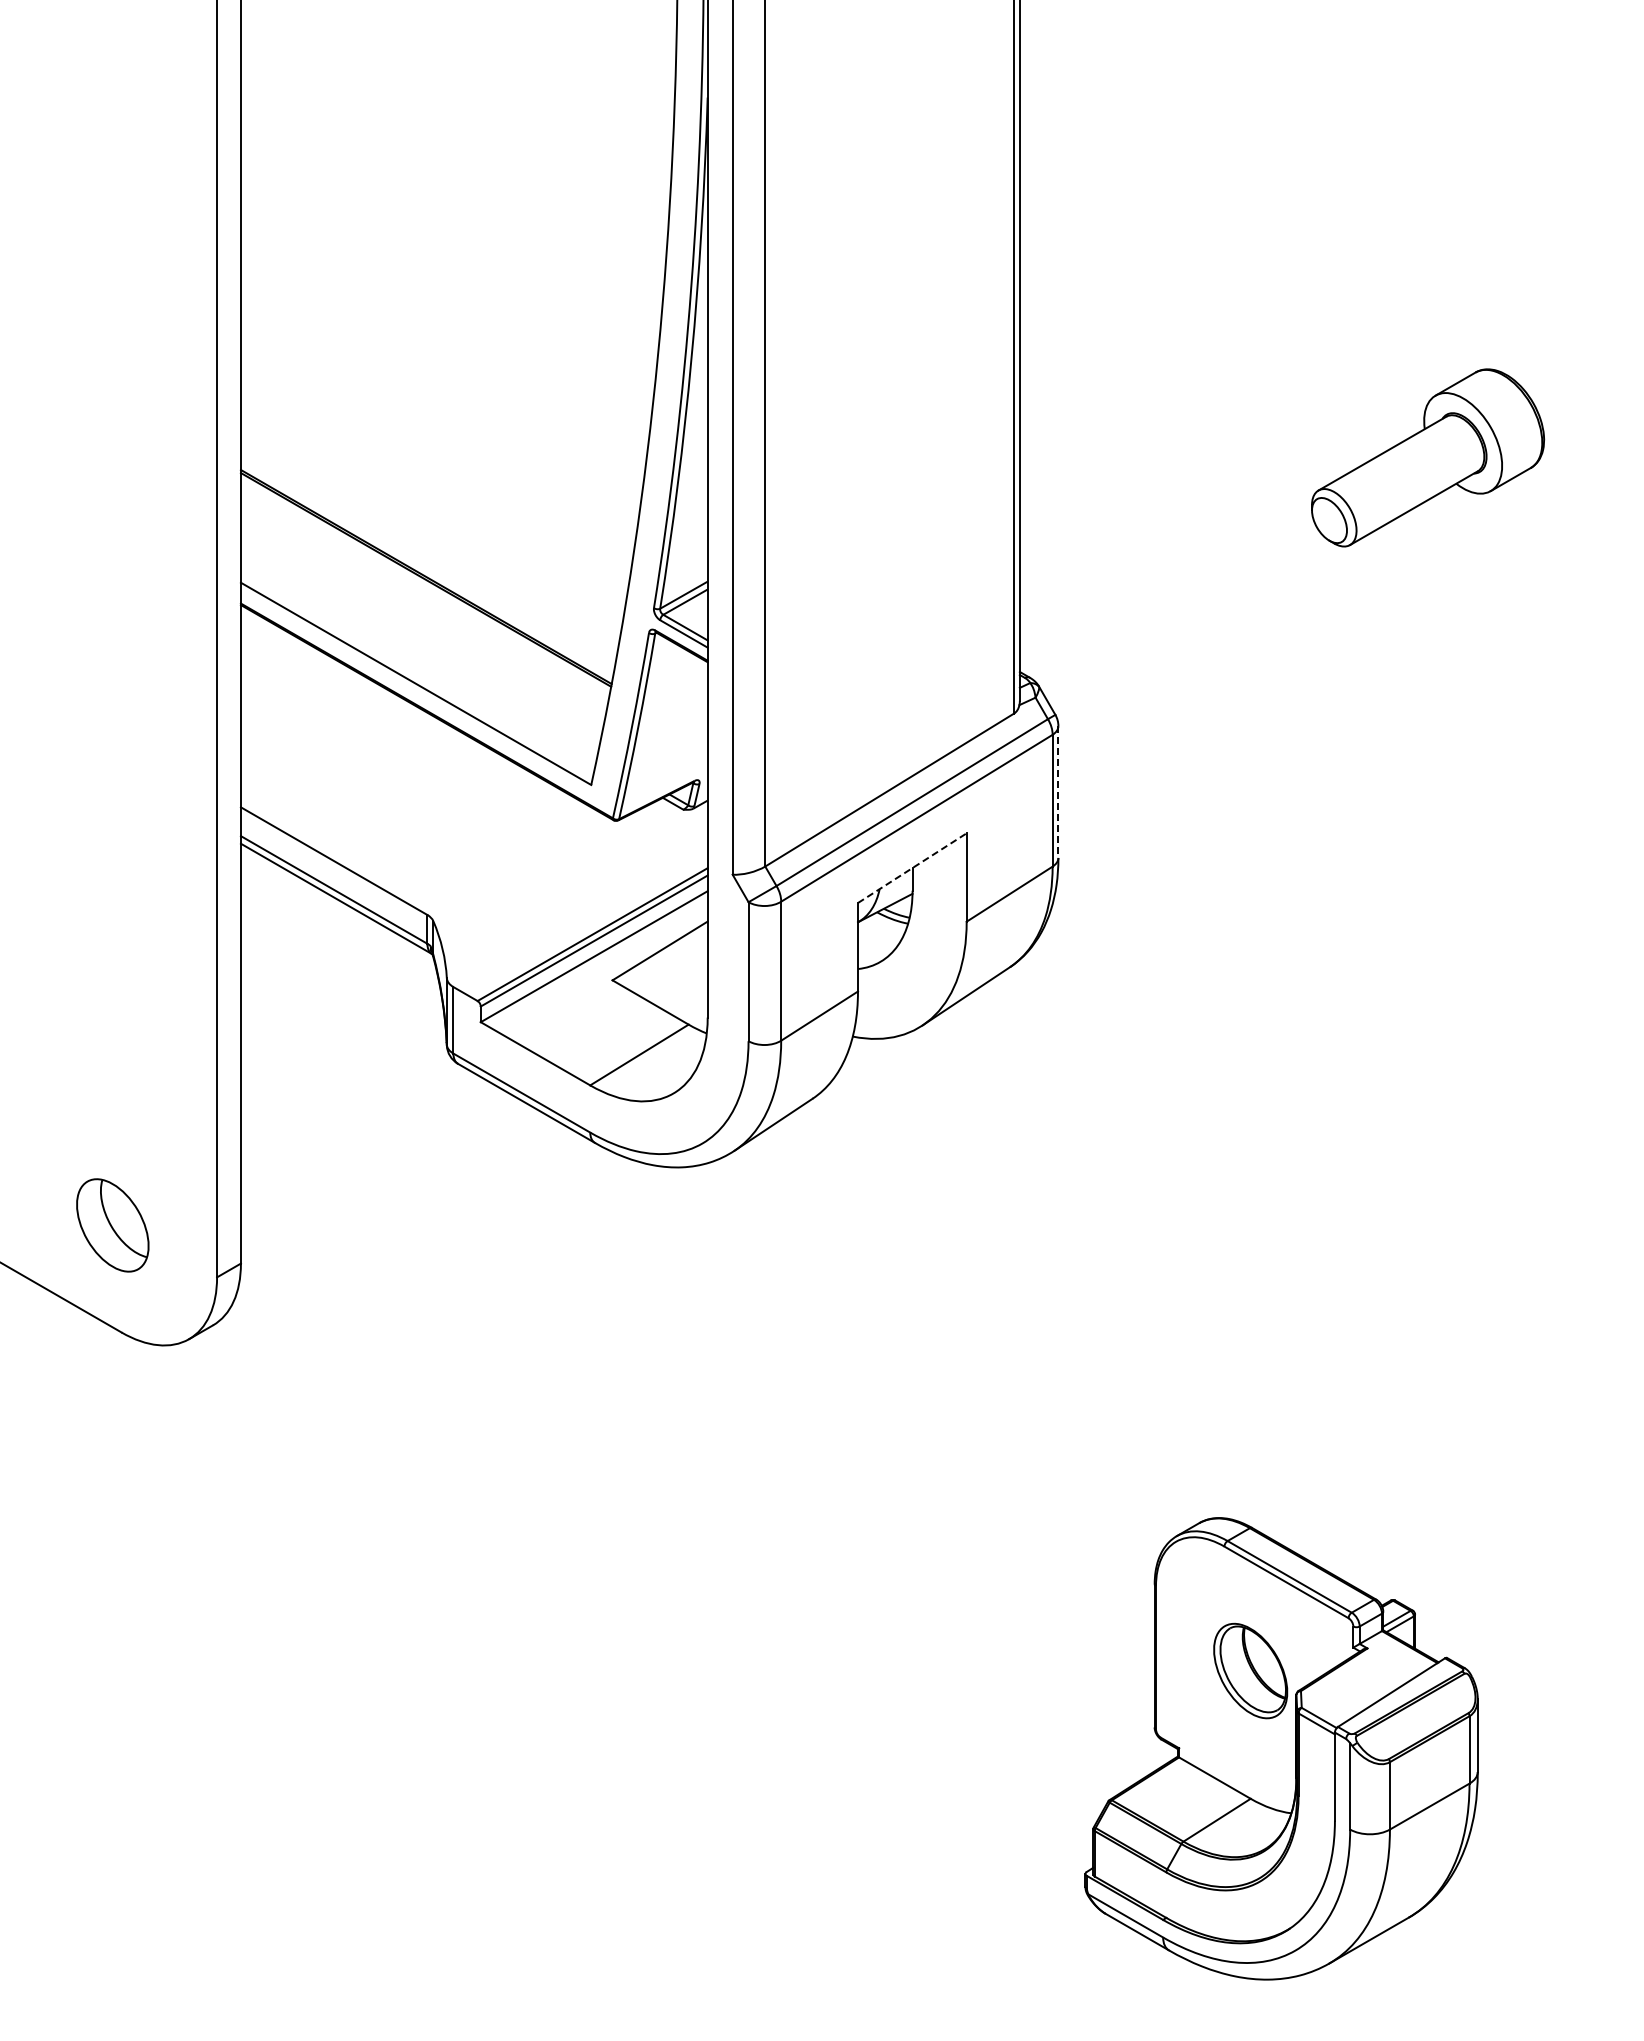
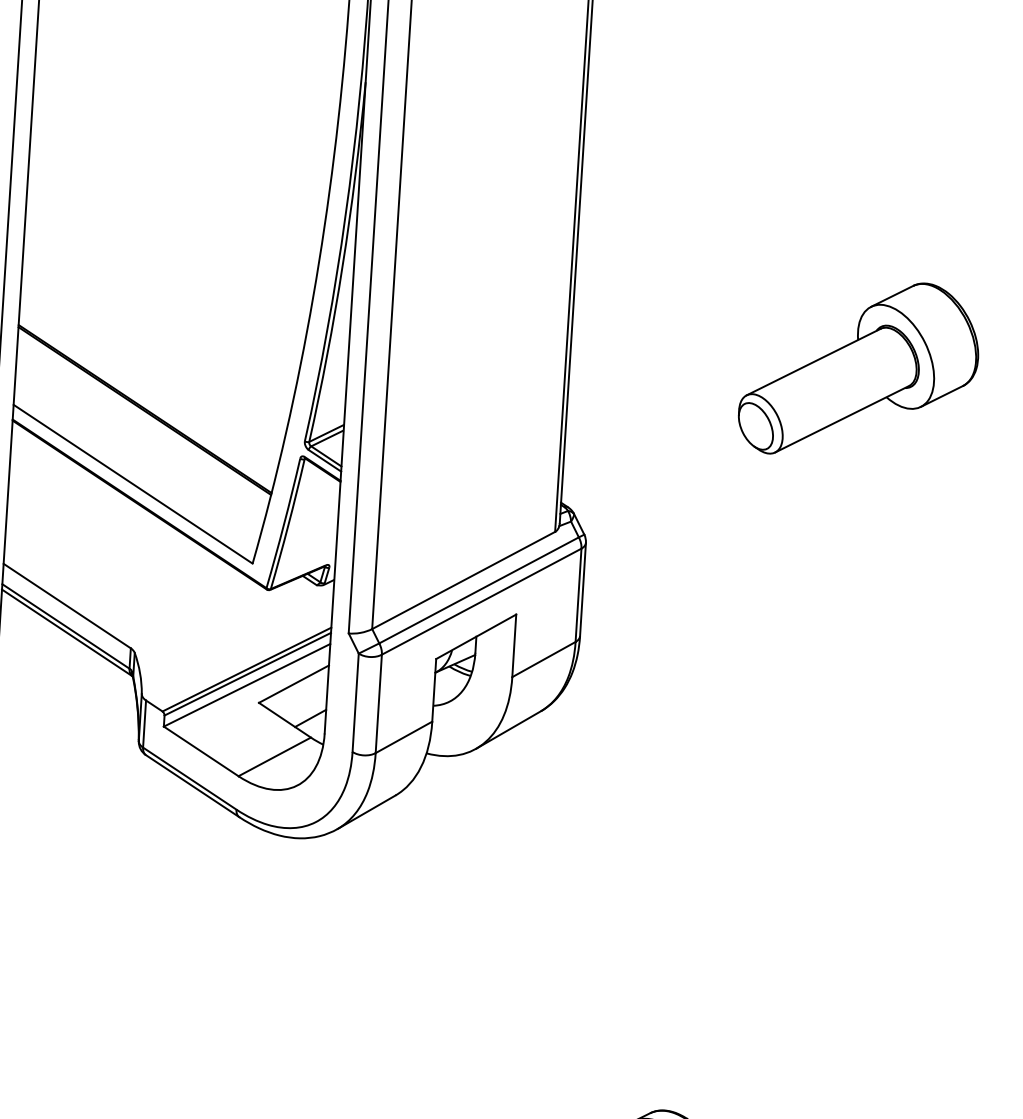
part: (1427, 457) -> (859, 369), size x1.43
line: (1058, 792) -> (583, 589), dashed -> solid
line: (912, 868) -> (476, 637), dashed -> solid
line: (686, 997) -> (310, 718), added

